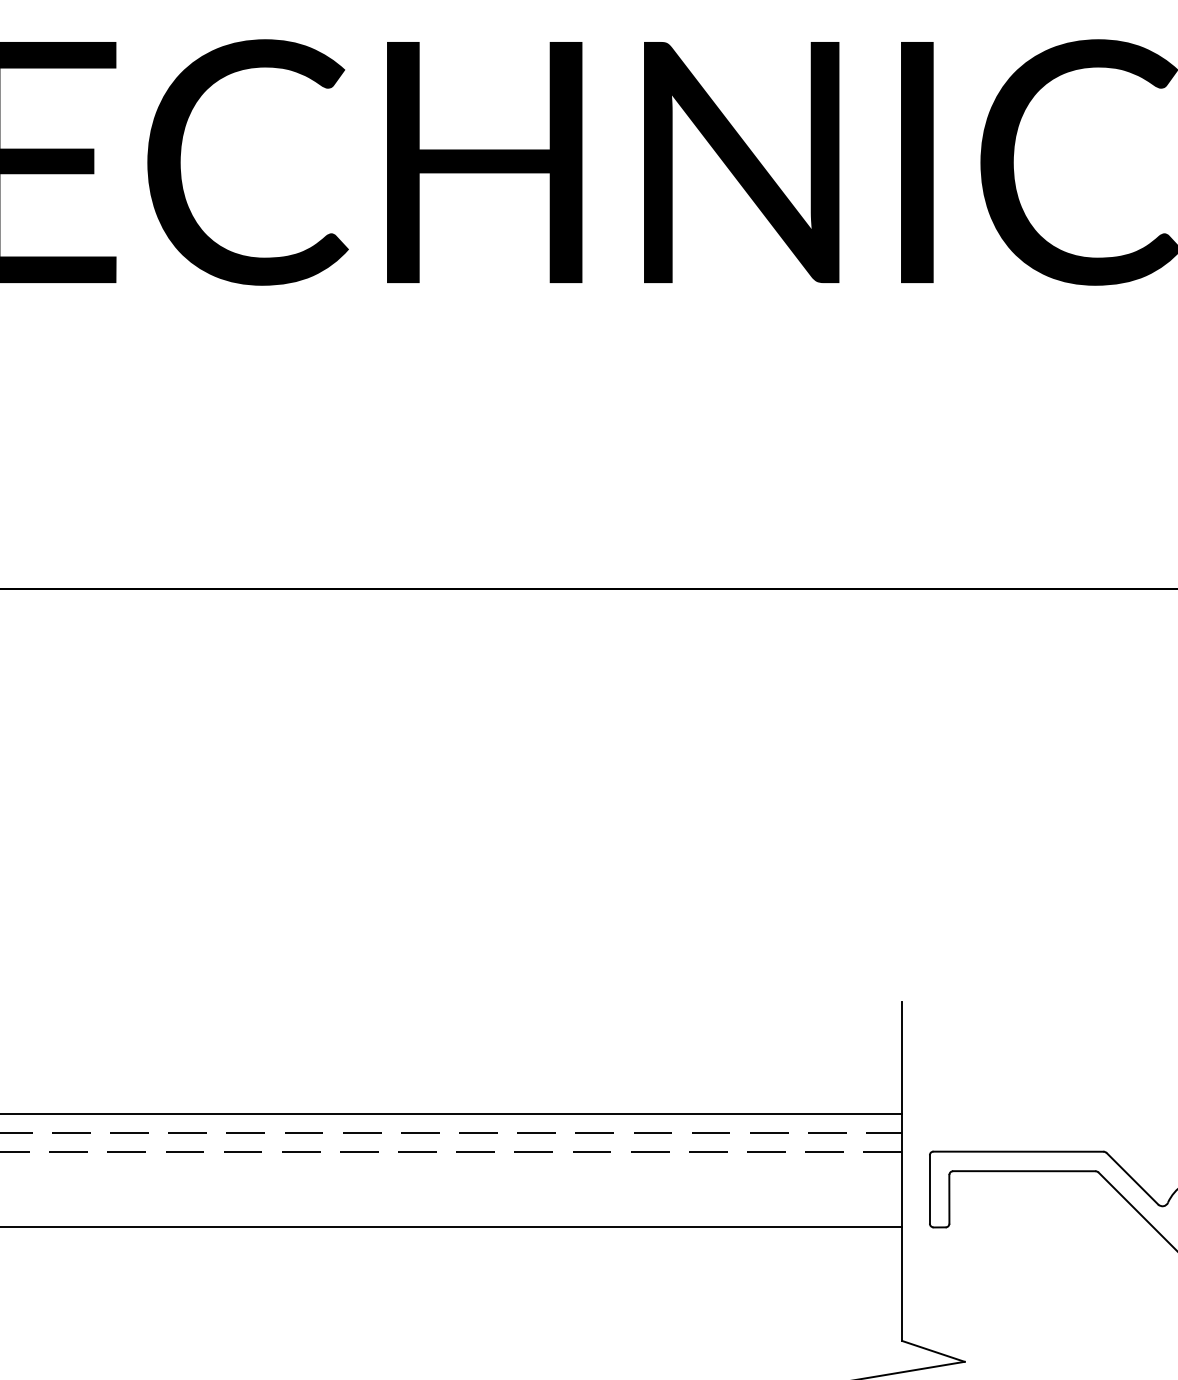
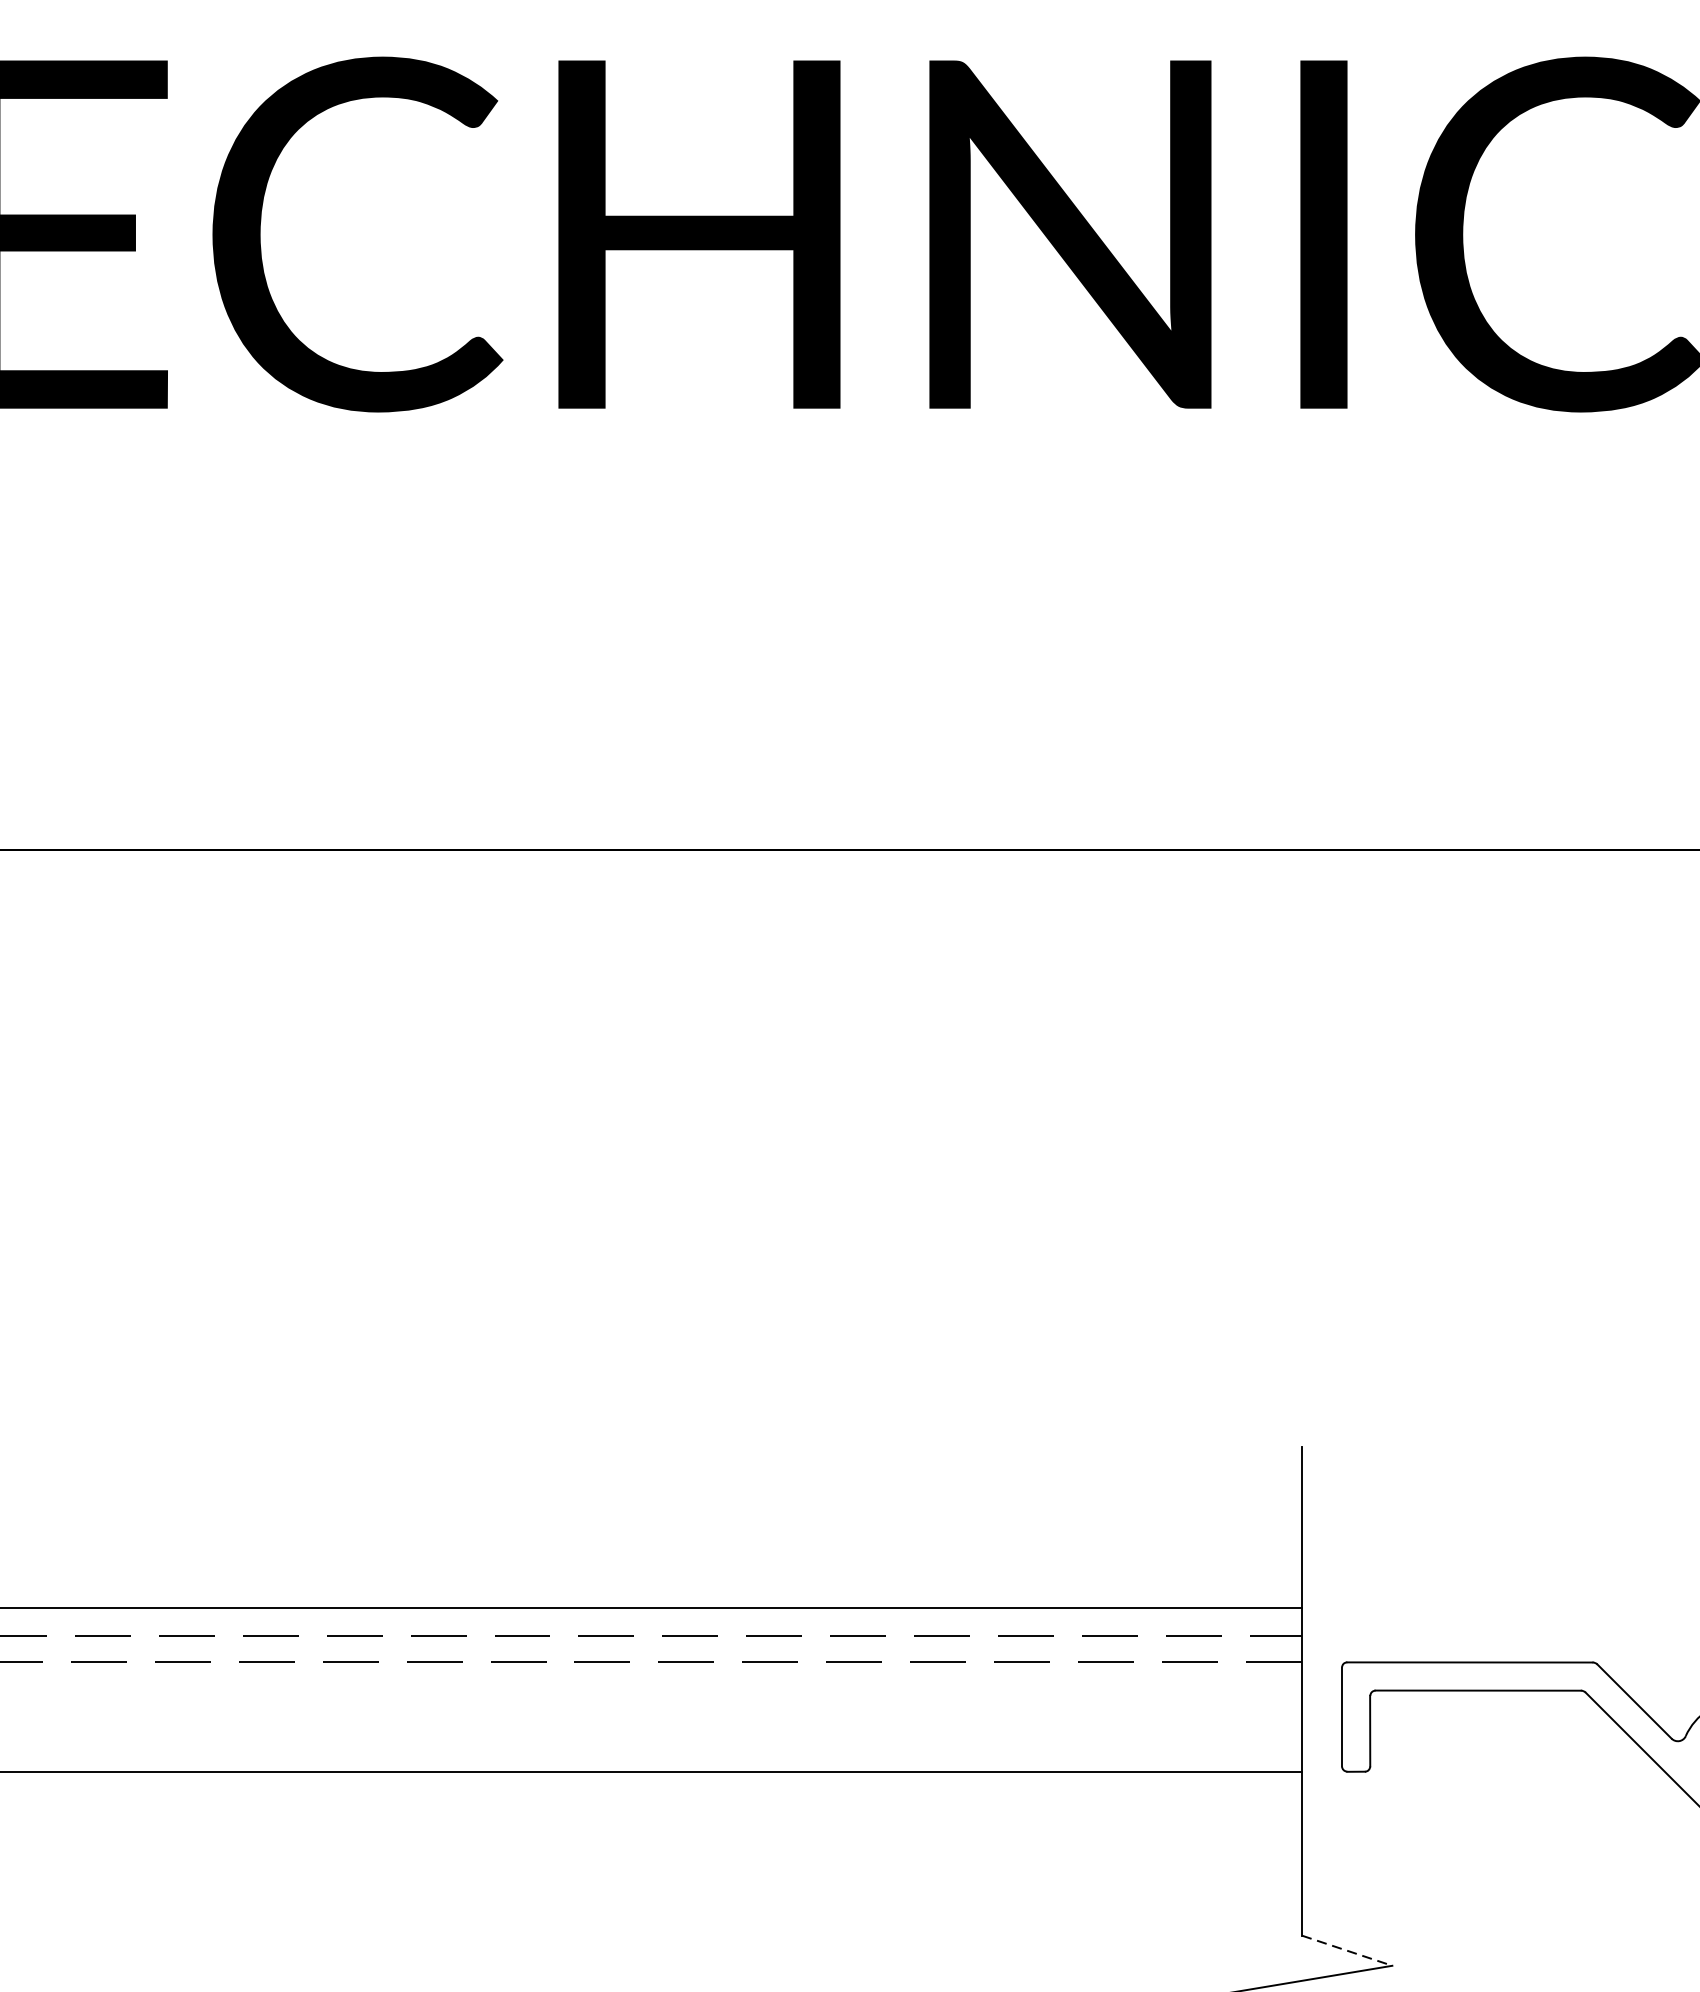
line: (933, 1351) -> (1347, 1950), solid -> dashed

